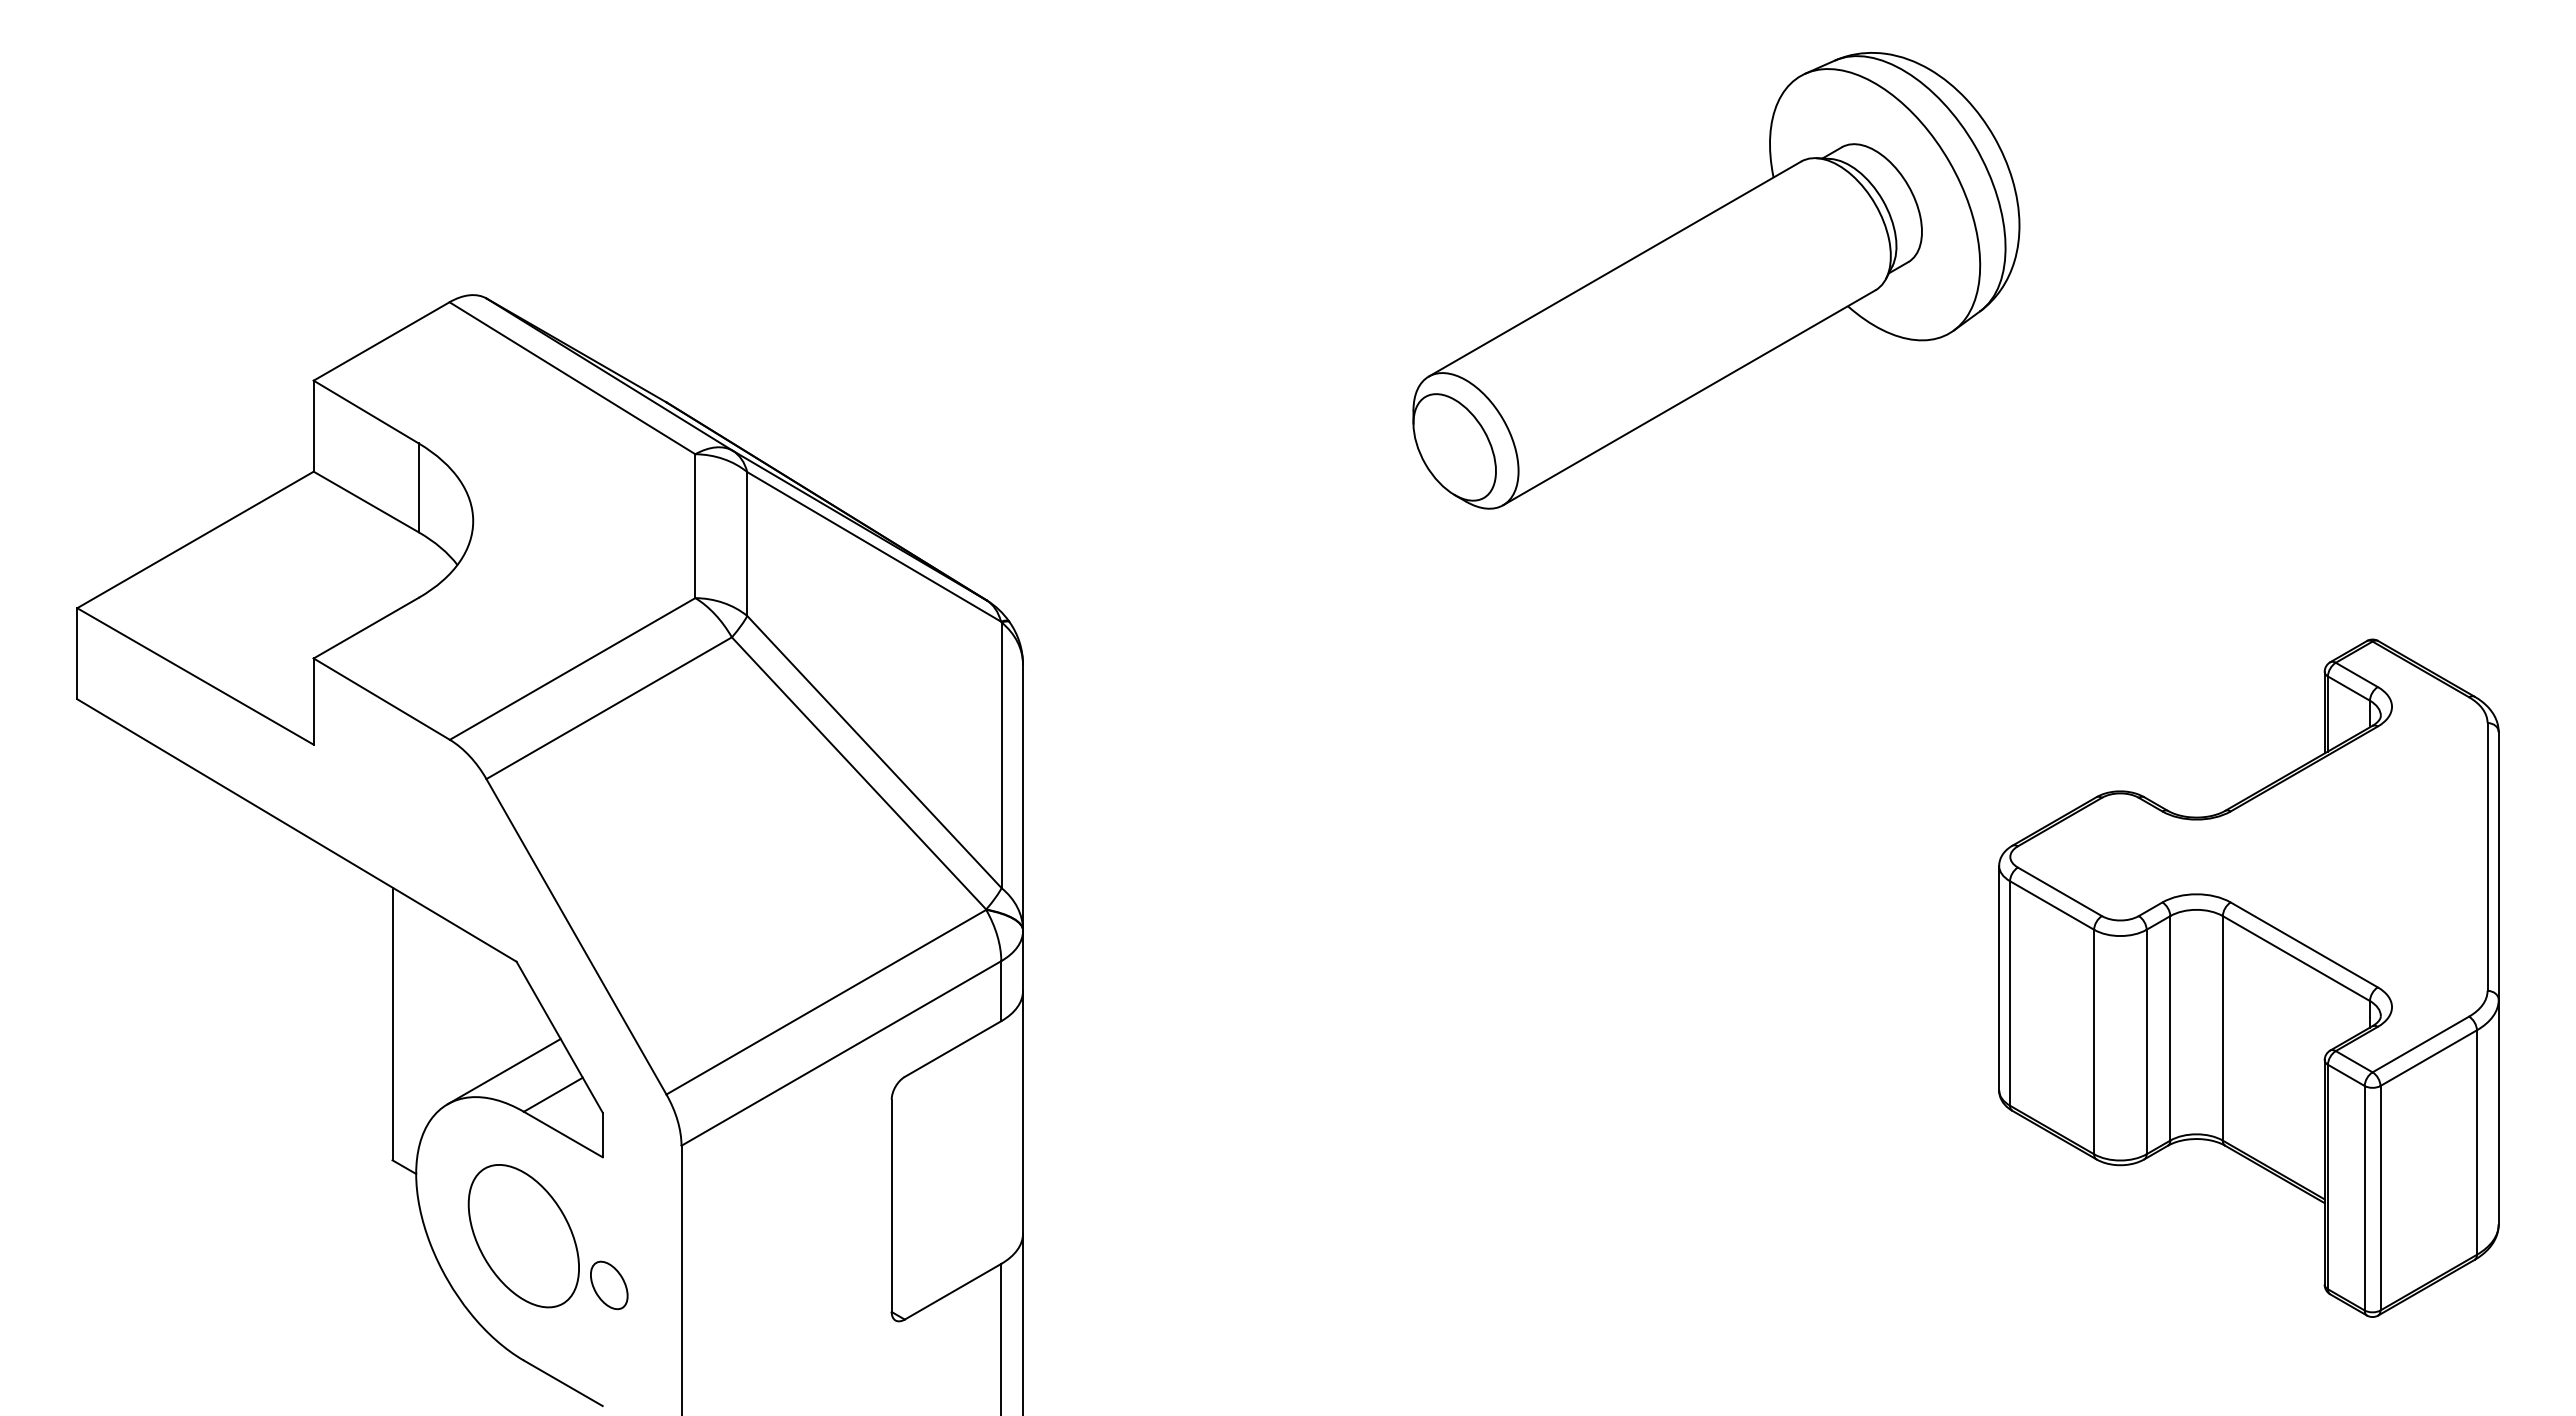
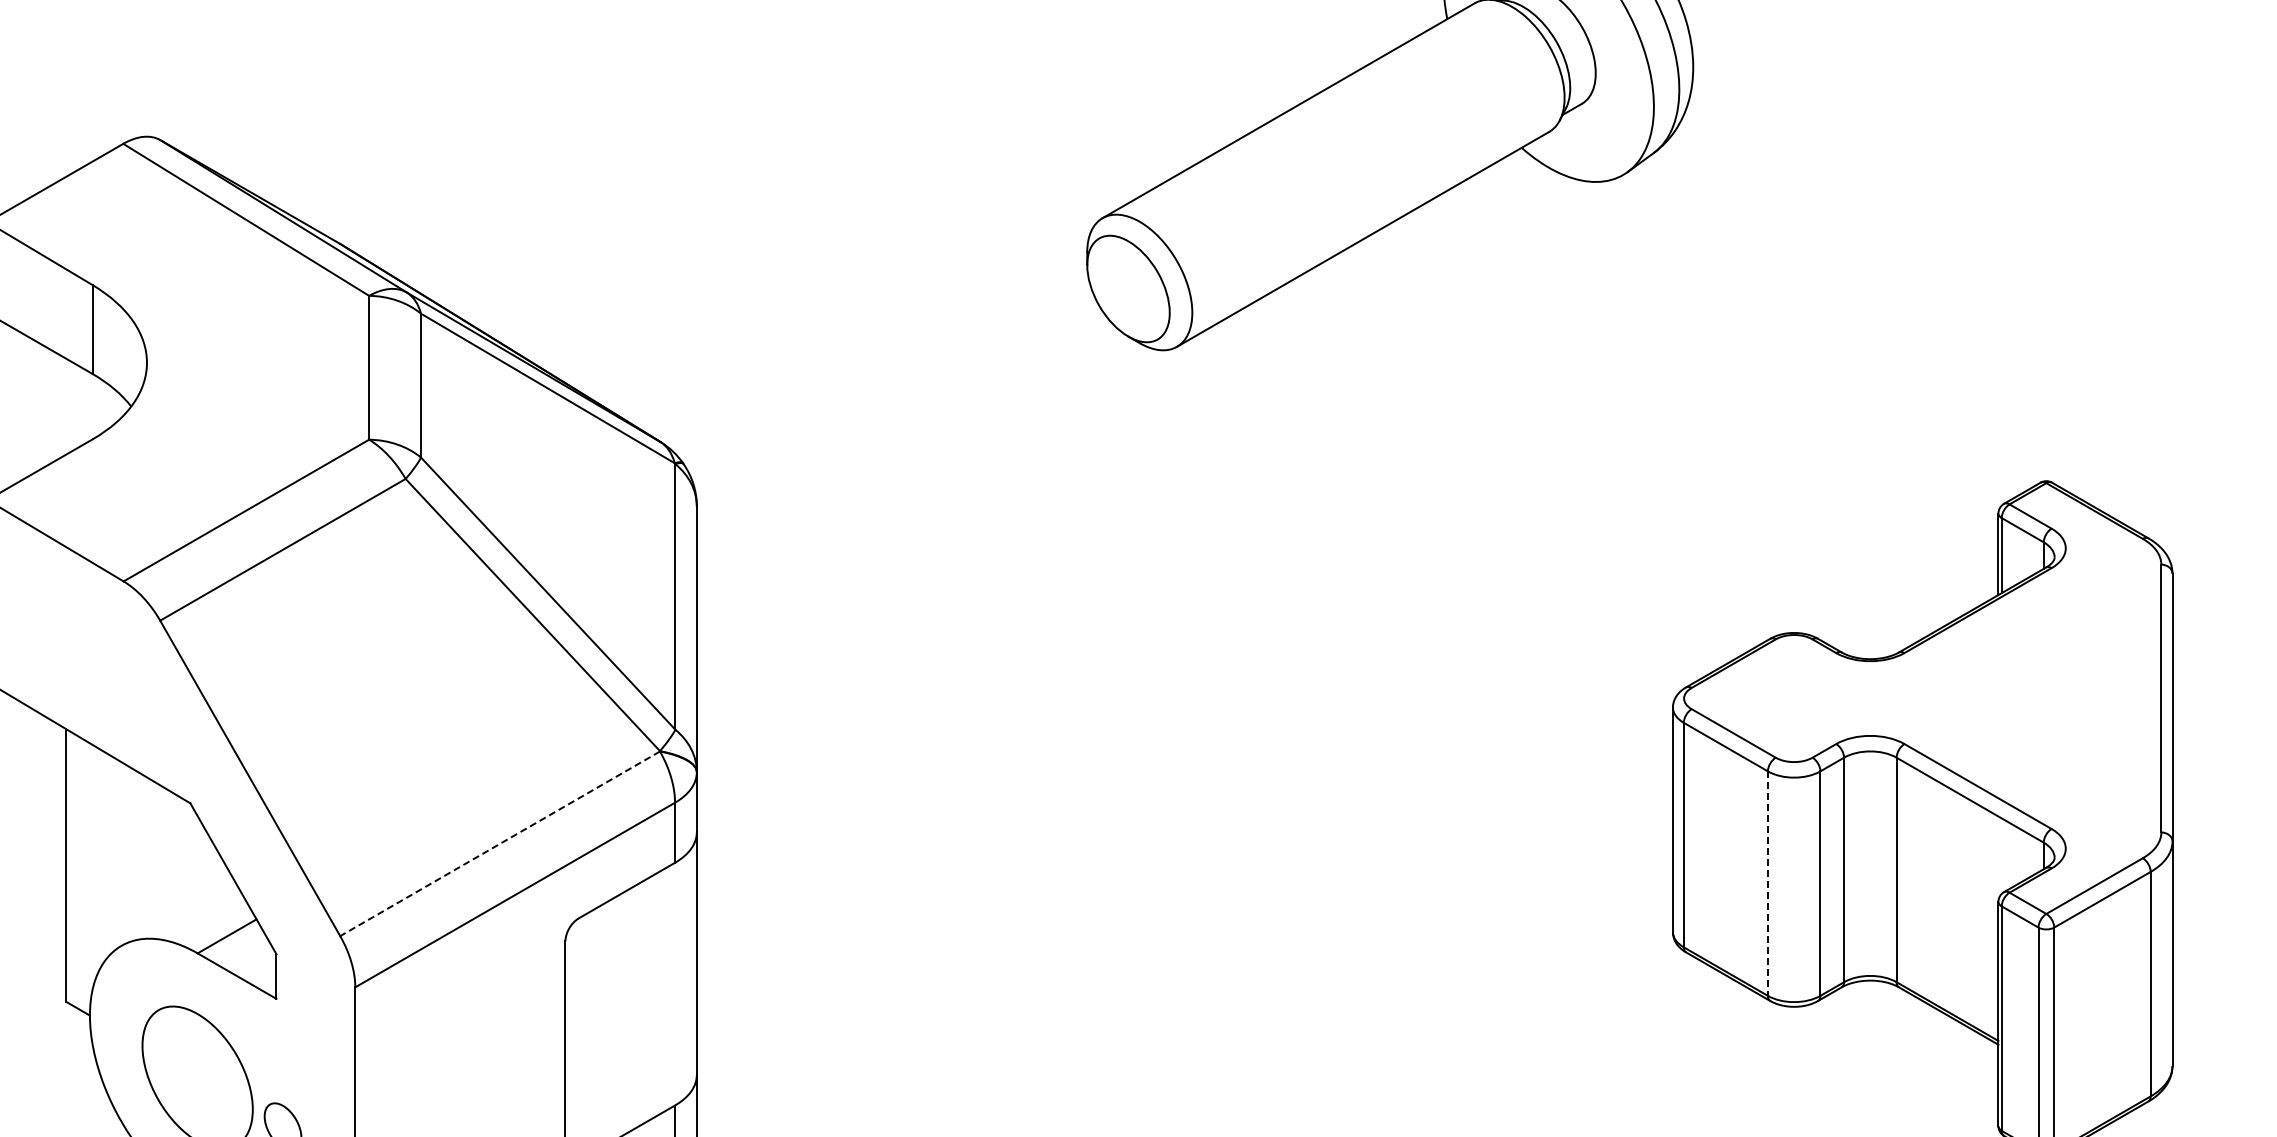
line: (826, 1002) -> (500, 844), solid -> dashed
line: (2094, 1042) -> (1768, 884), solid -> dashed
line: (503, 1071) -> (177, 913), removed

